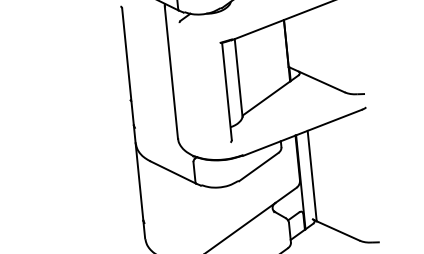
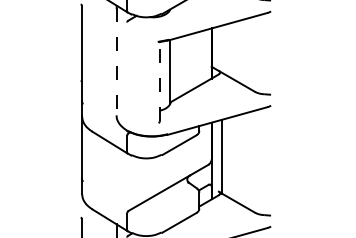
line: (171, 73) -> (116, 62), solid -> dashed
line: (226, 91) -> (159, 81), solid -> dashed

